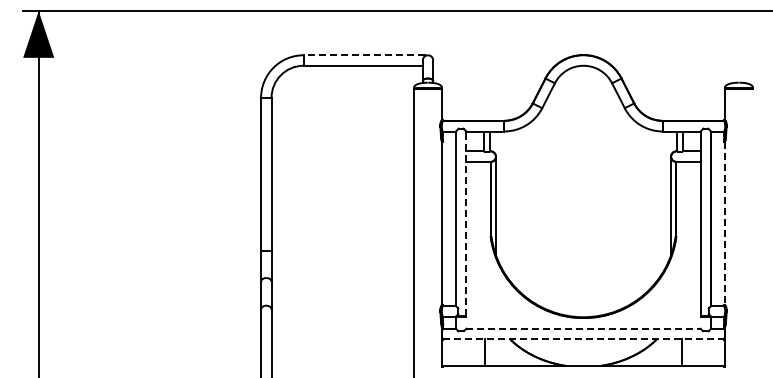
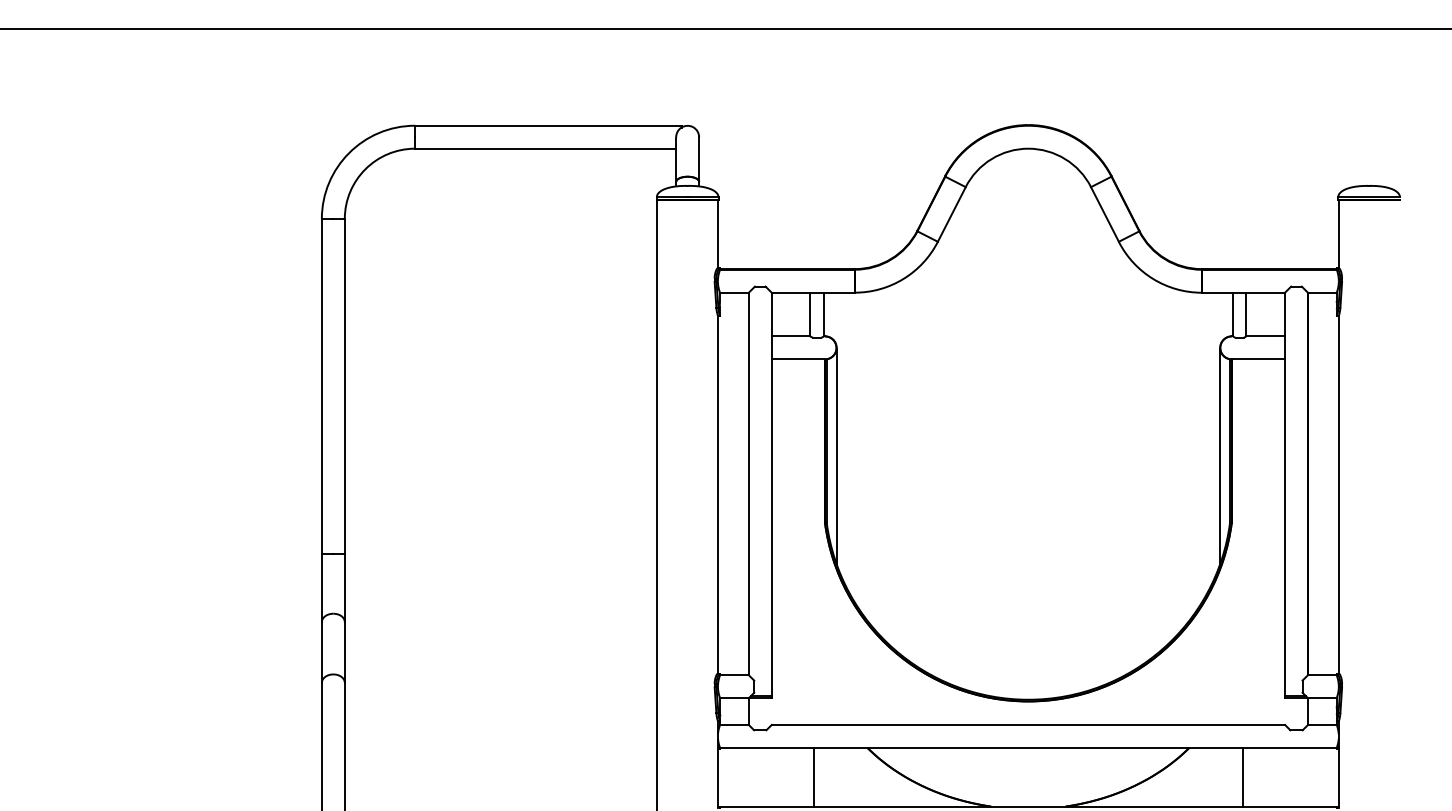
line: (364, 55) -> (548, 126), dashed -> solid
line: (466, 223) -> (771, 494), dashed -> solid
line: (725, 223) -> (1339, 494), dashed -> solid
line: (584, 328) -> (1030, 724), dashed -> solid
line: (583, 339) -> (1028, 748), dashed -> solid

